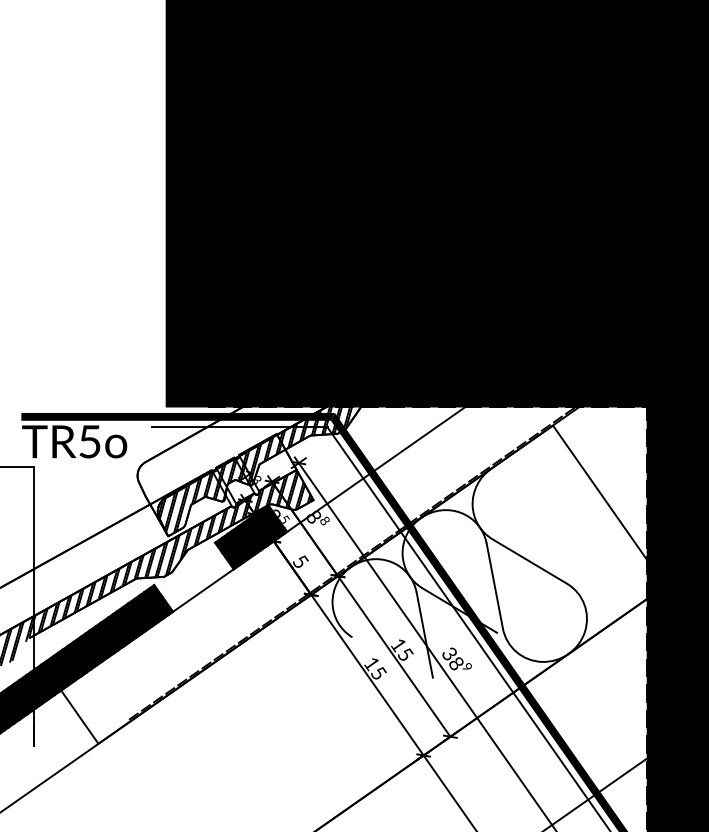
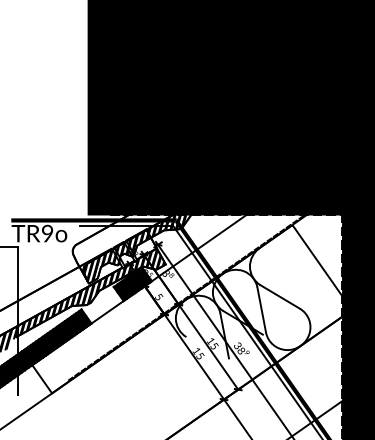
text: (89, 441) -> (47, 233), TR5o -> TR9o

